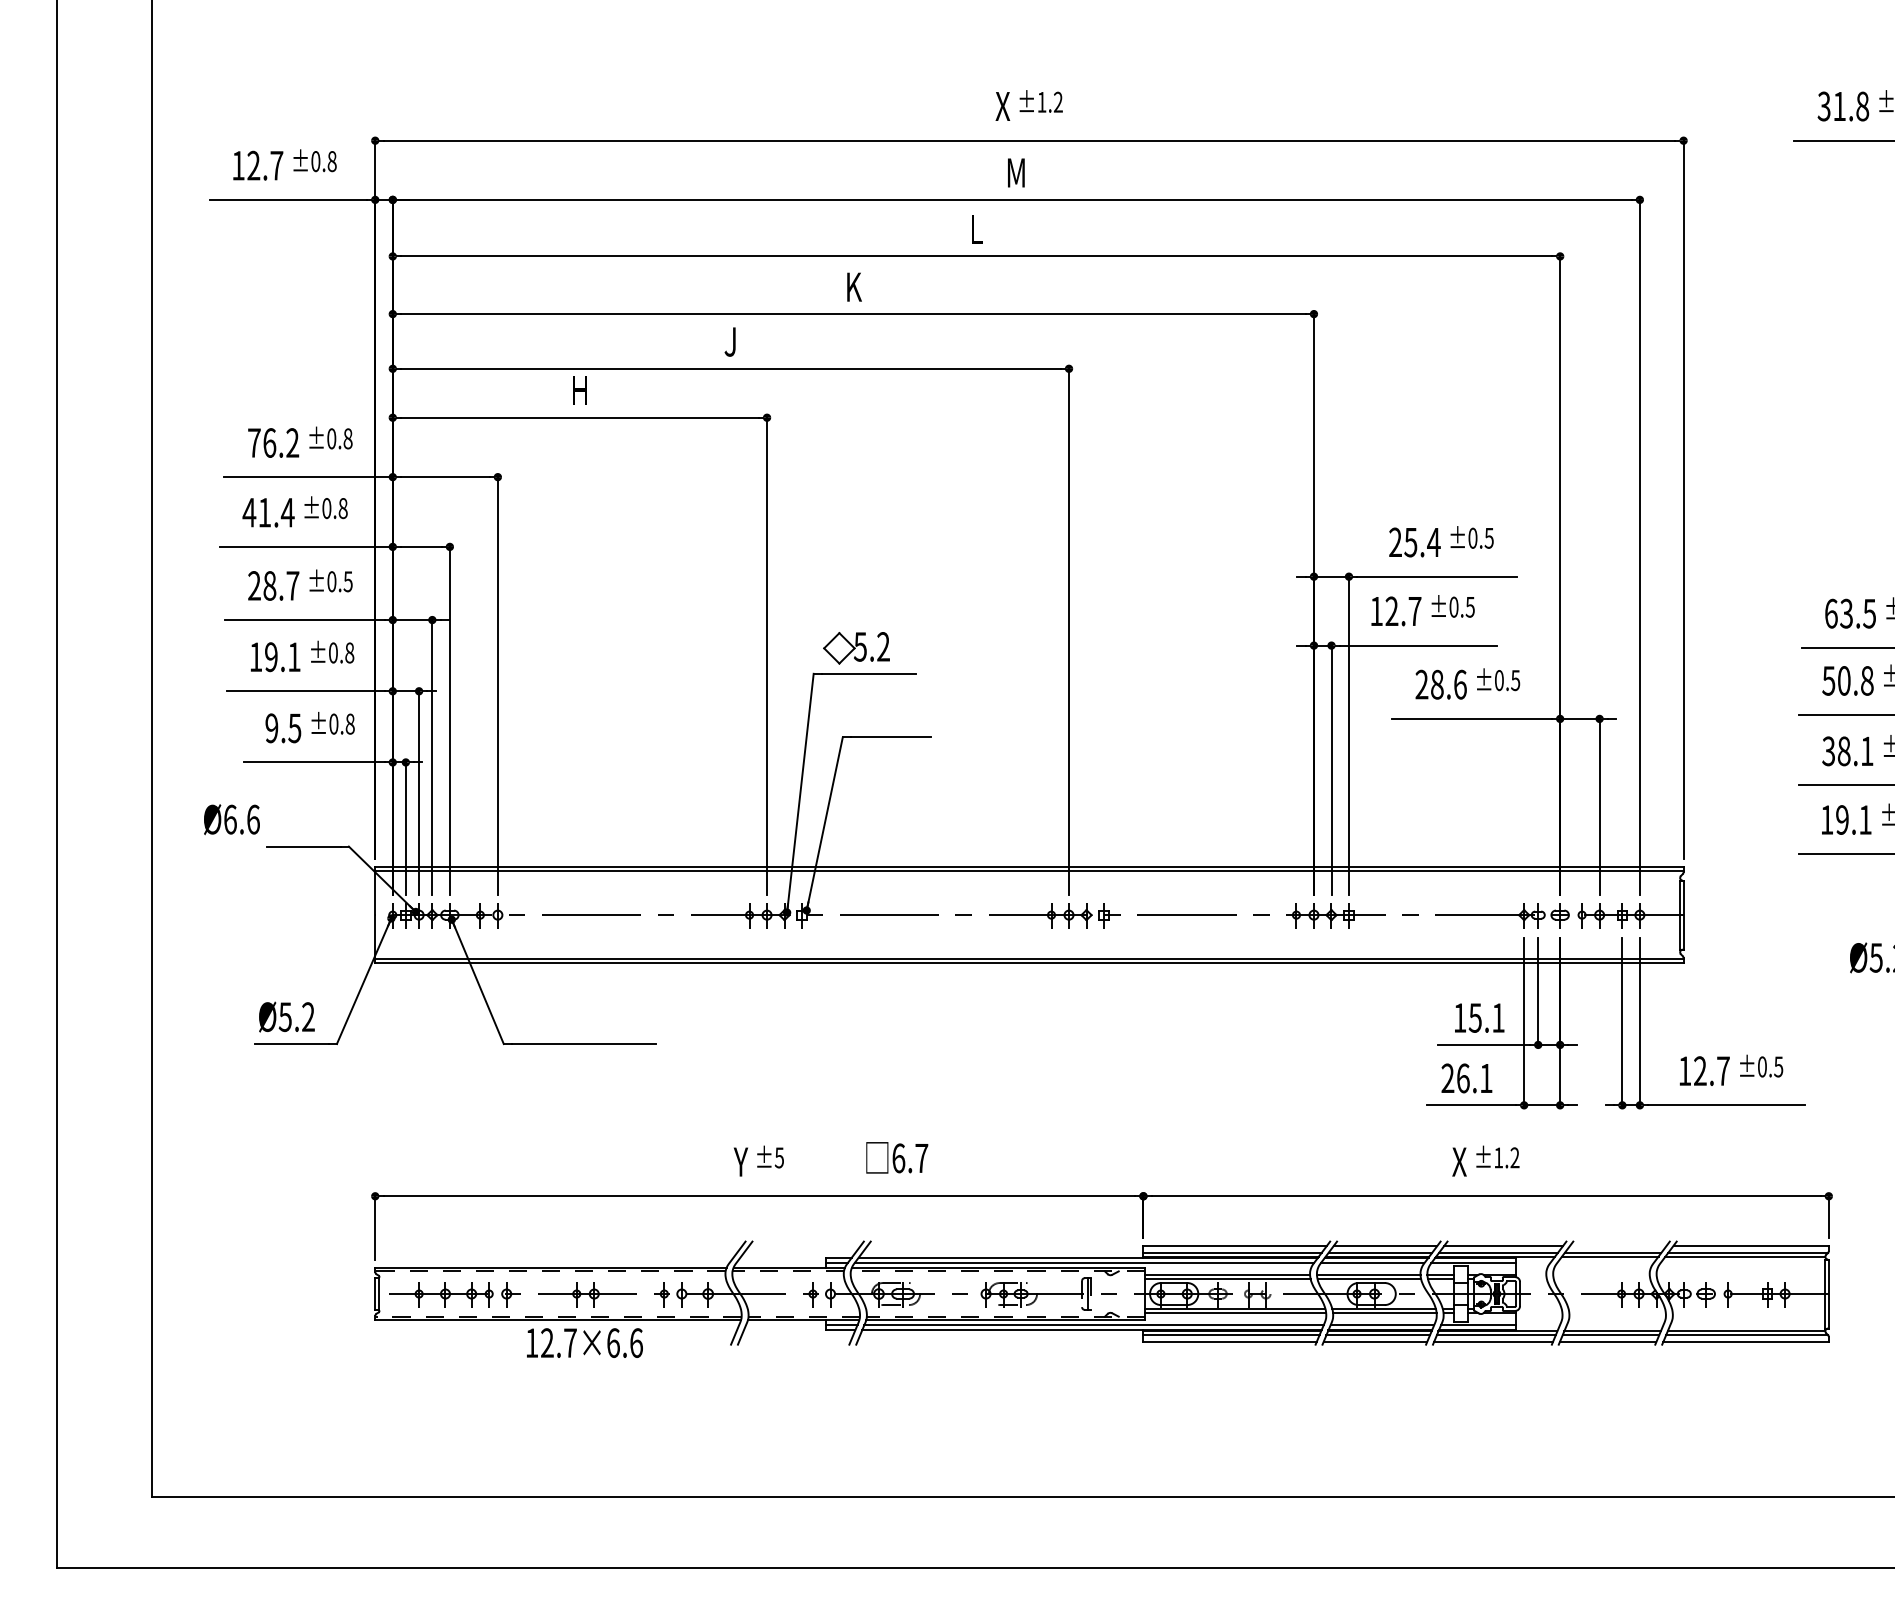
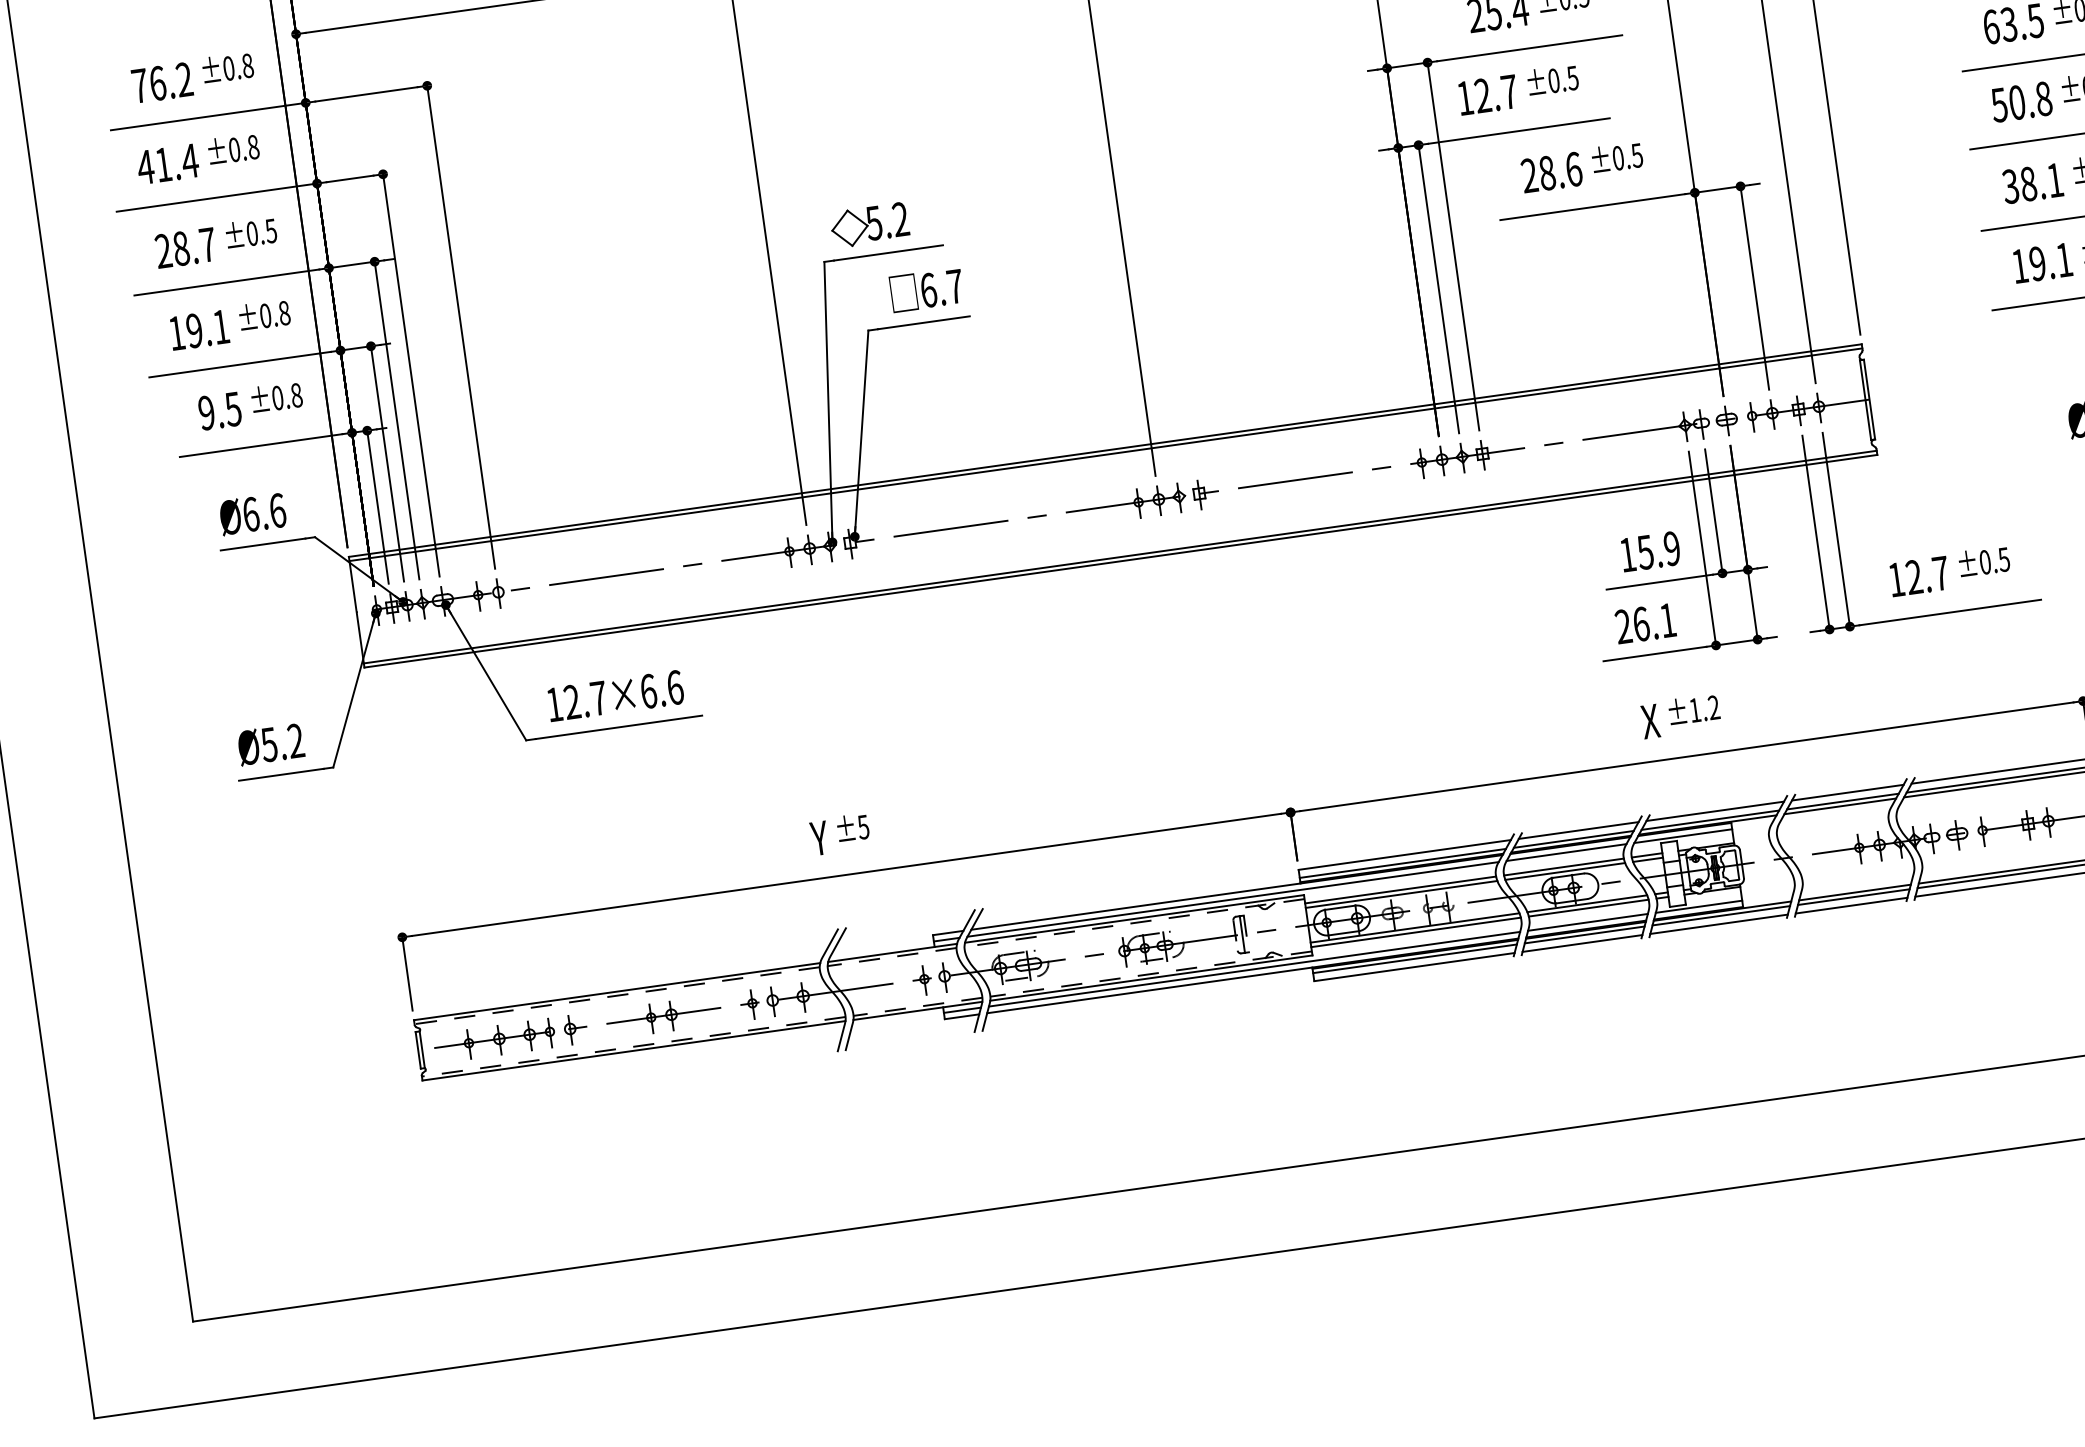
text: (231, 819) -> (252, 514), moved
text: (1498, 1017) -> (1672, 548), 15.1 -> 15.9
text: (897, 1157) -> (927, 289), moved
line: (1618, 1245) -> (1847, 792), added
text: (584, 1342) -> (615, 695), moved

